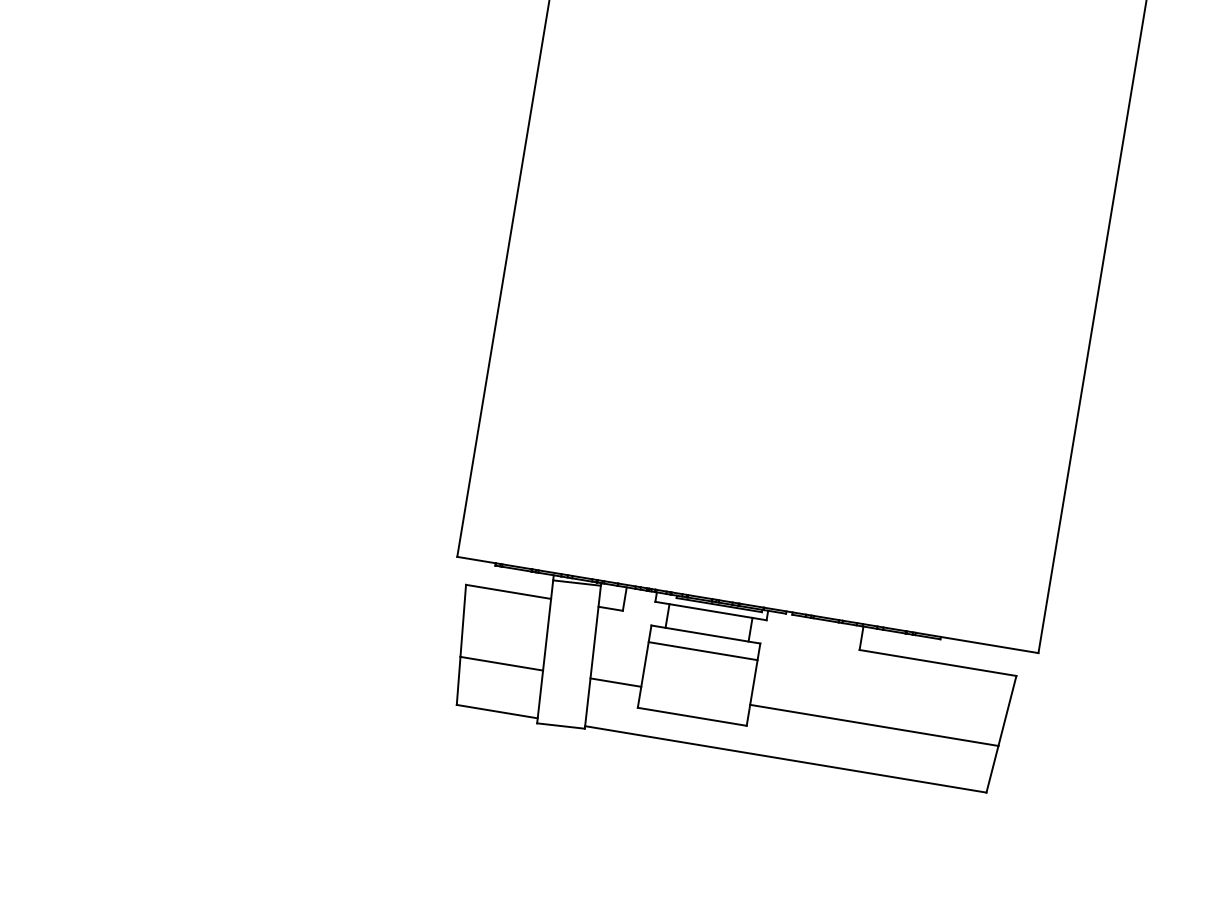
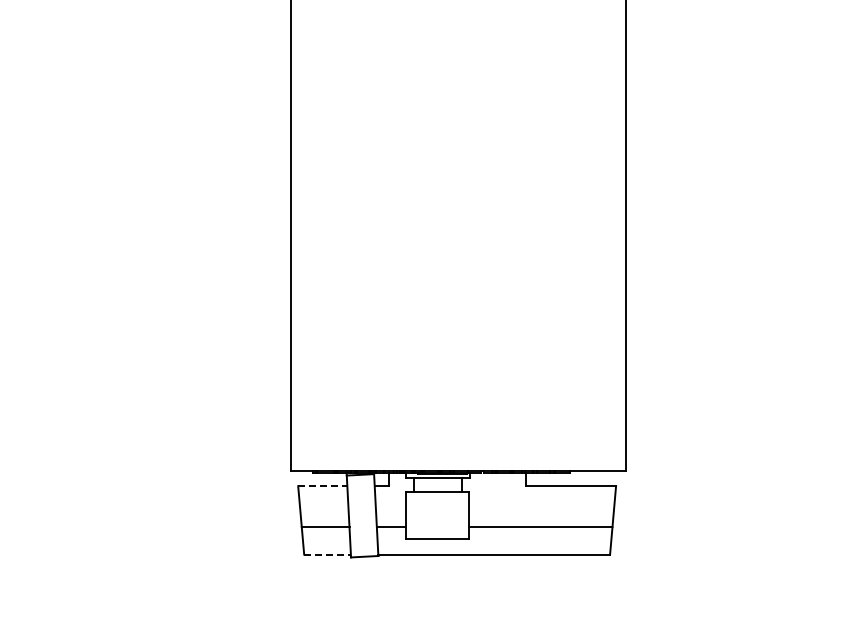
line: (508, 592) -> (322, 486), solid -> dashed
line: (702, 651) -> (437, 501), removed
line: (498, 711) -> (328, 554), solid -> dashed

